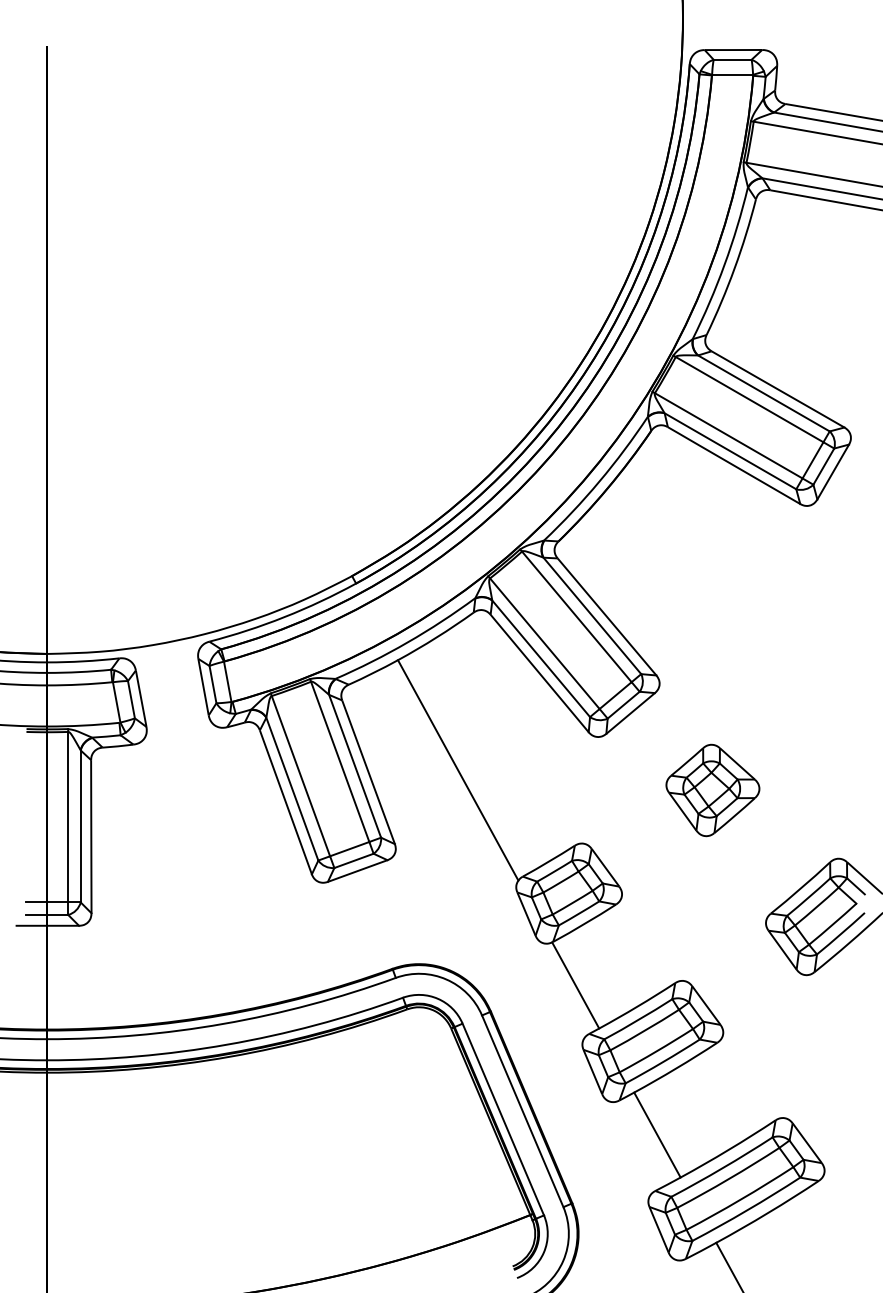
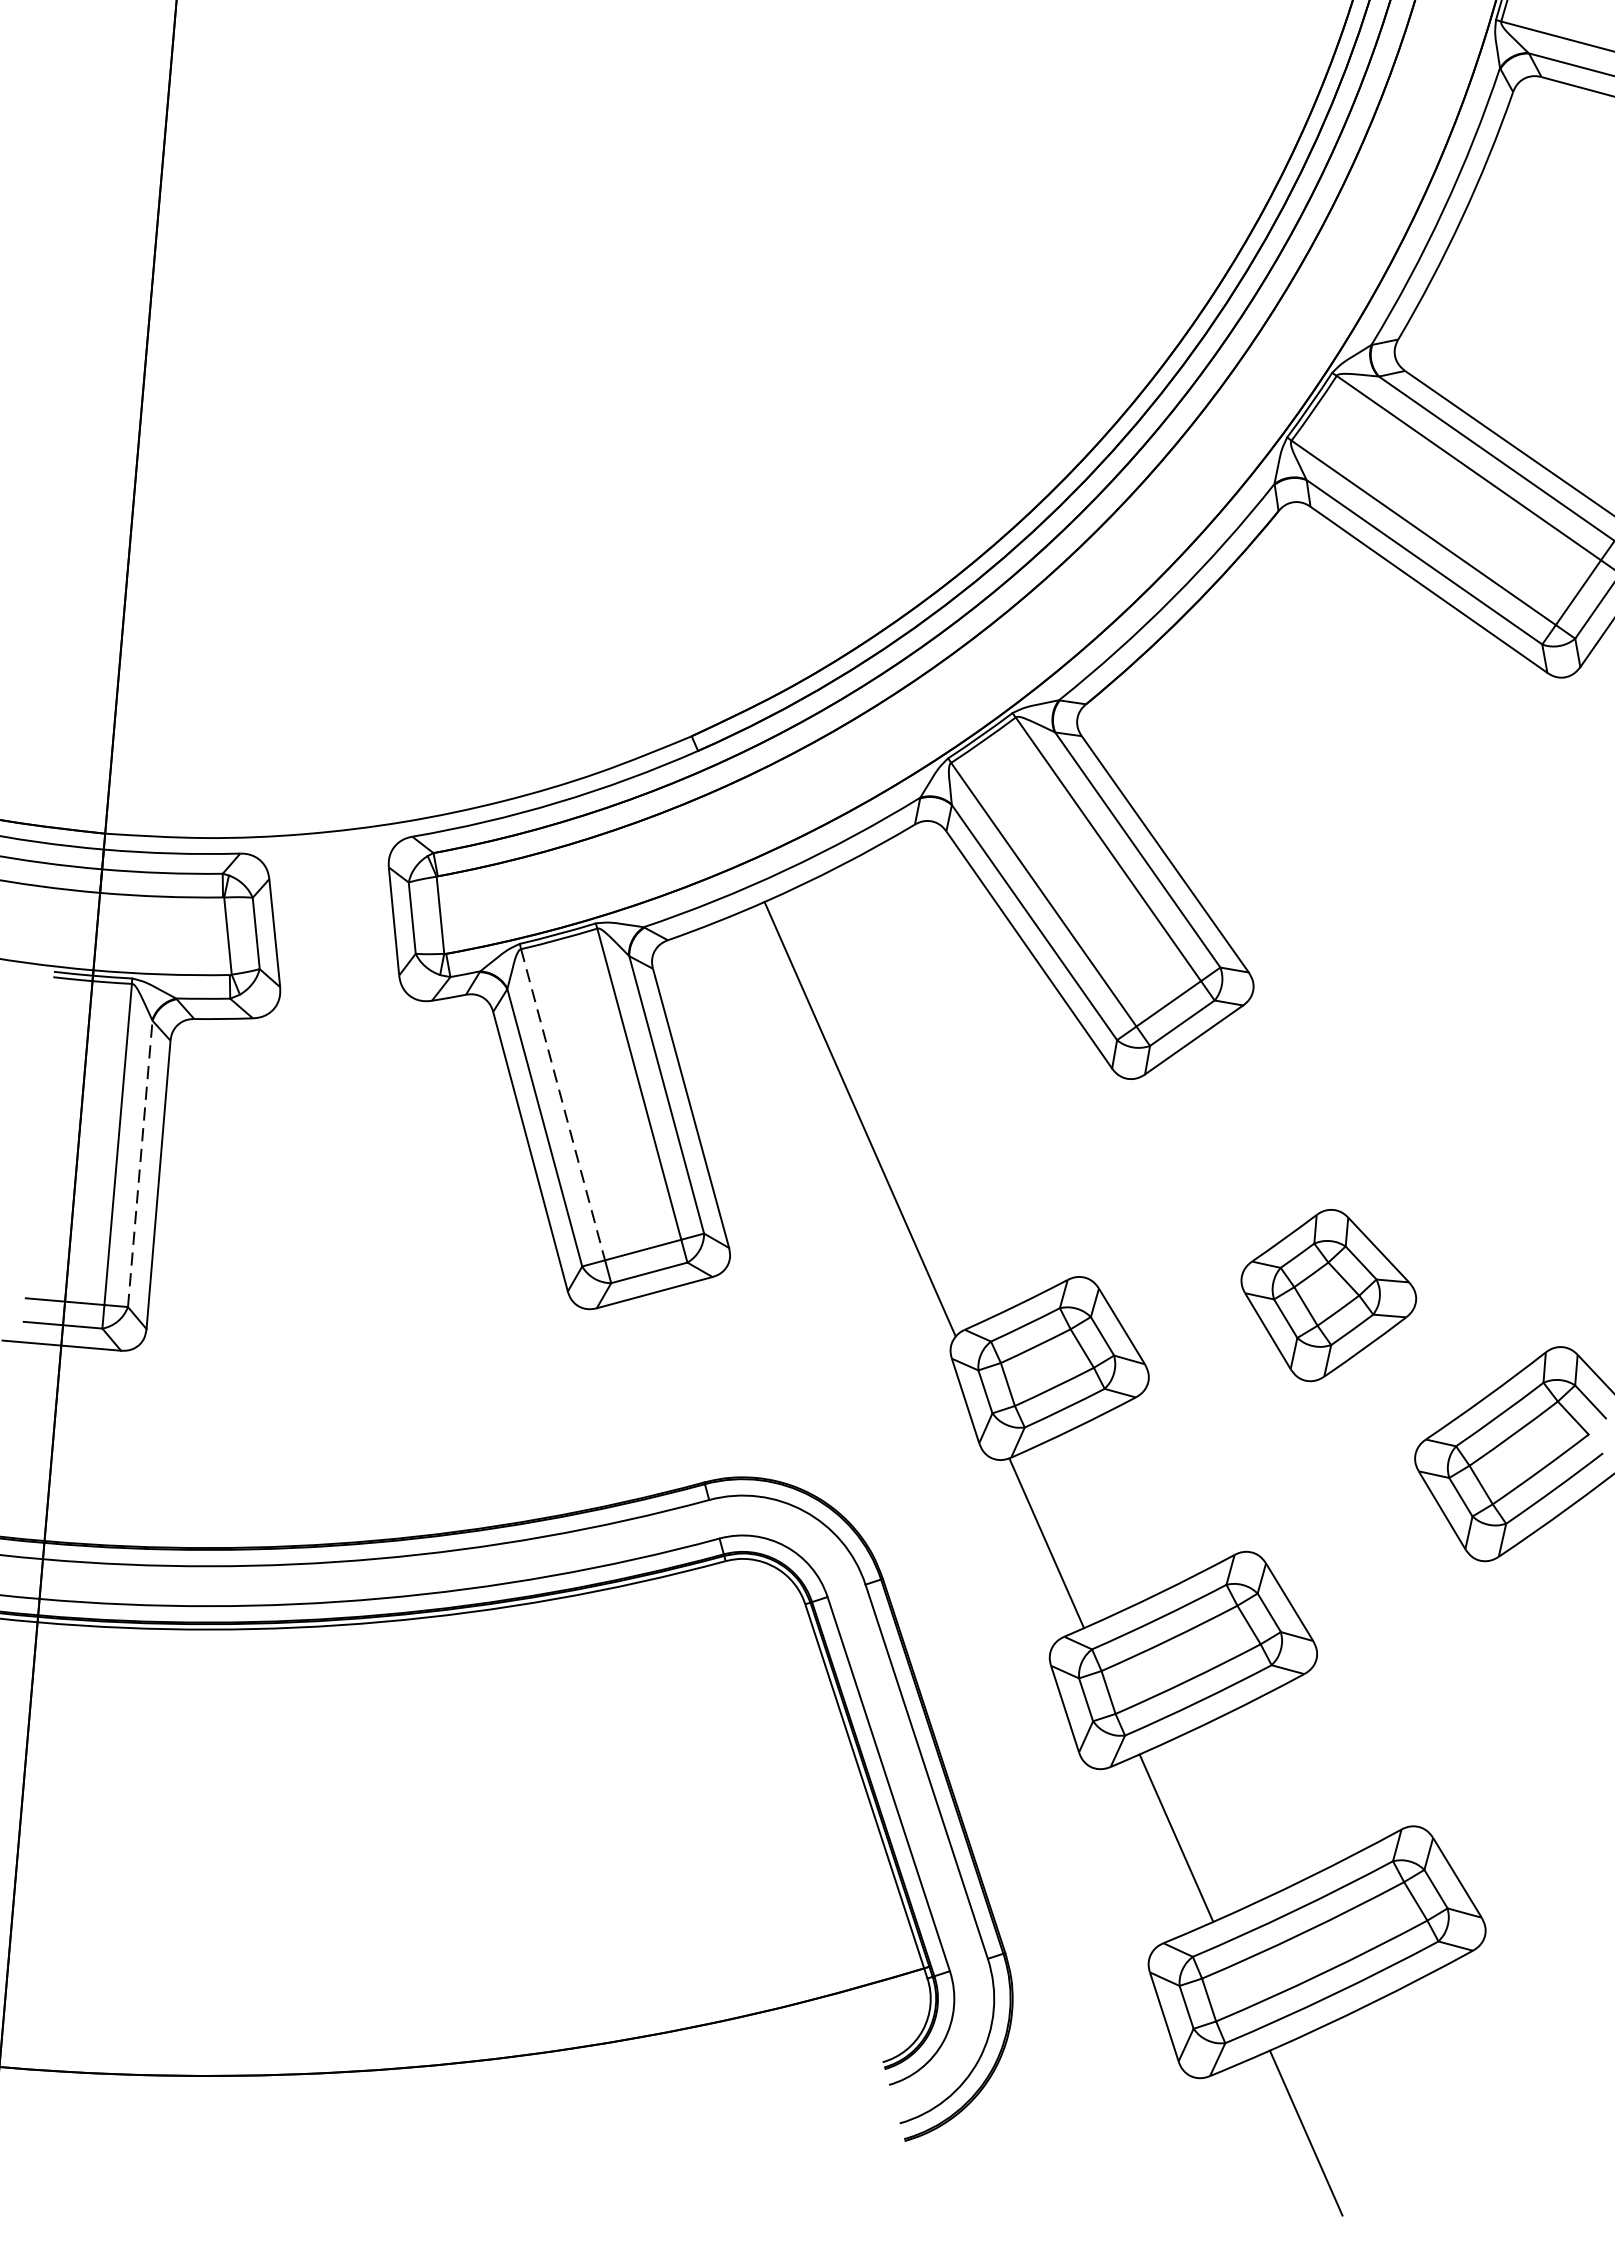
line: (301, 776) -> (564, 1105), solid -> dashed
part: (712, 790) -> (1327, 1296), moved
line: (80, 825) -> (139, 1162), solid -> dashed

